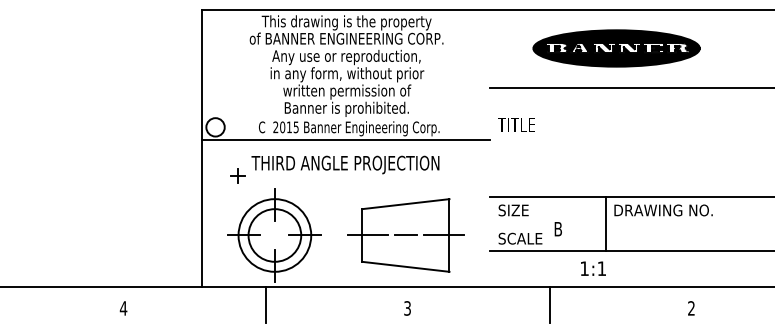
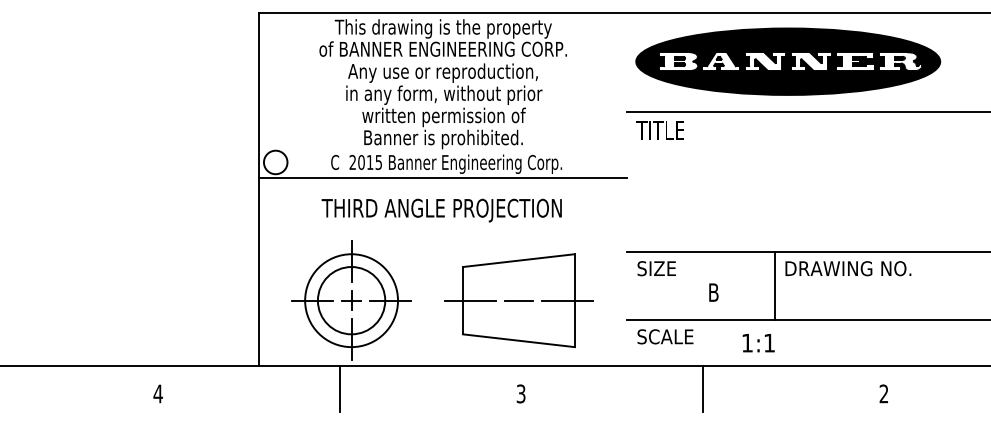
part: (616, 48) -> (788, 61), size x1.43
text: (515, 125) -> (659, 130), moved
part: (238, 175) -> (351, 300), moved
text: (520, 238) -> (665, 336), moved

